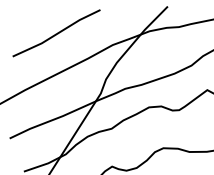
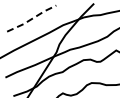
line: (56, 34) -> (31, 19), solid -> dashed

